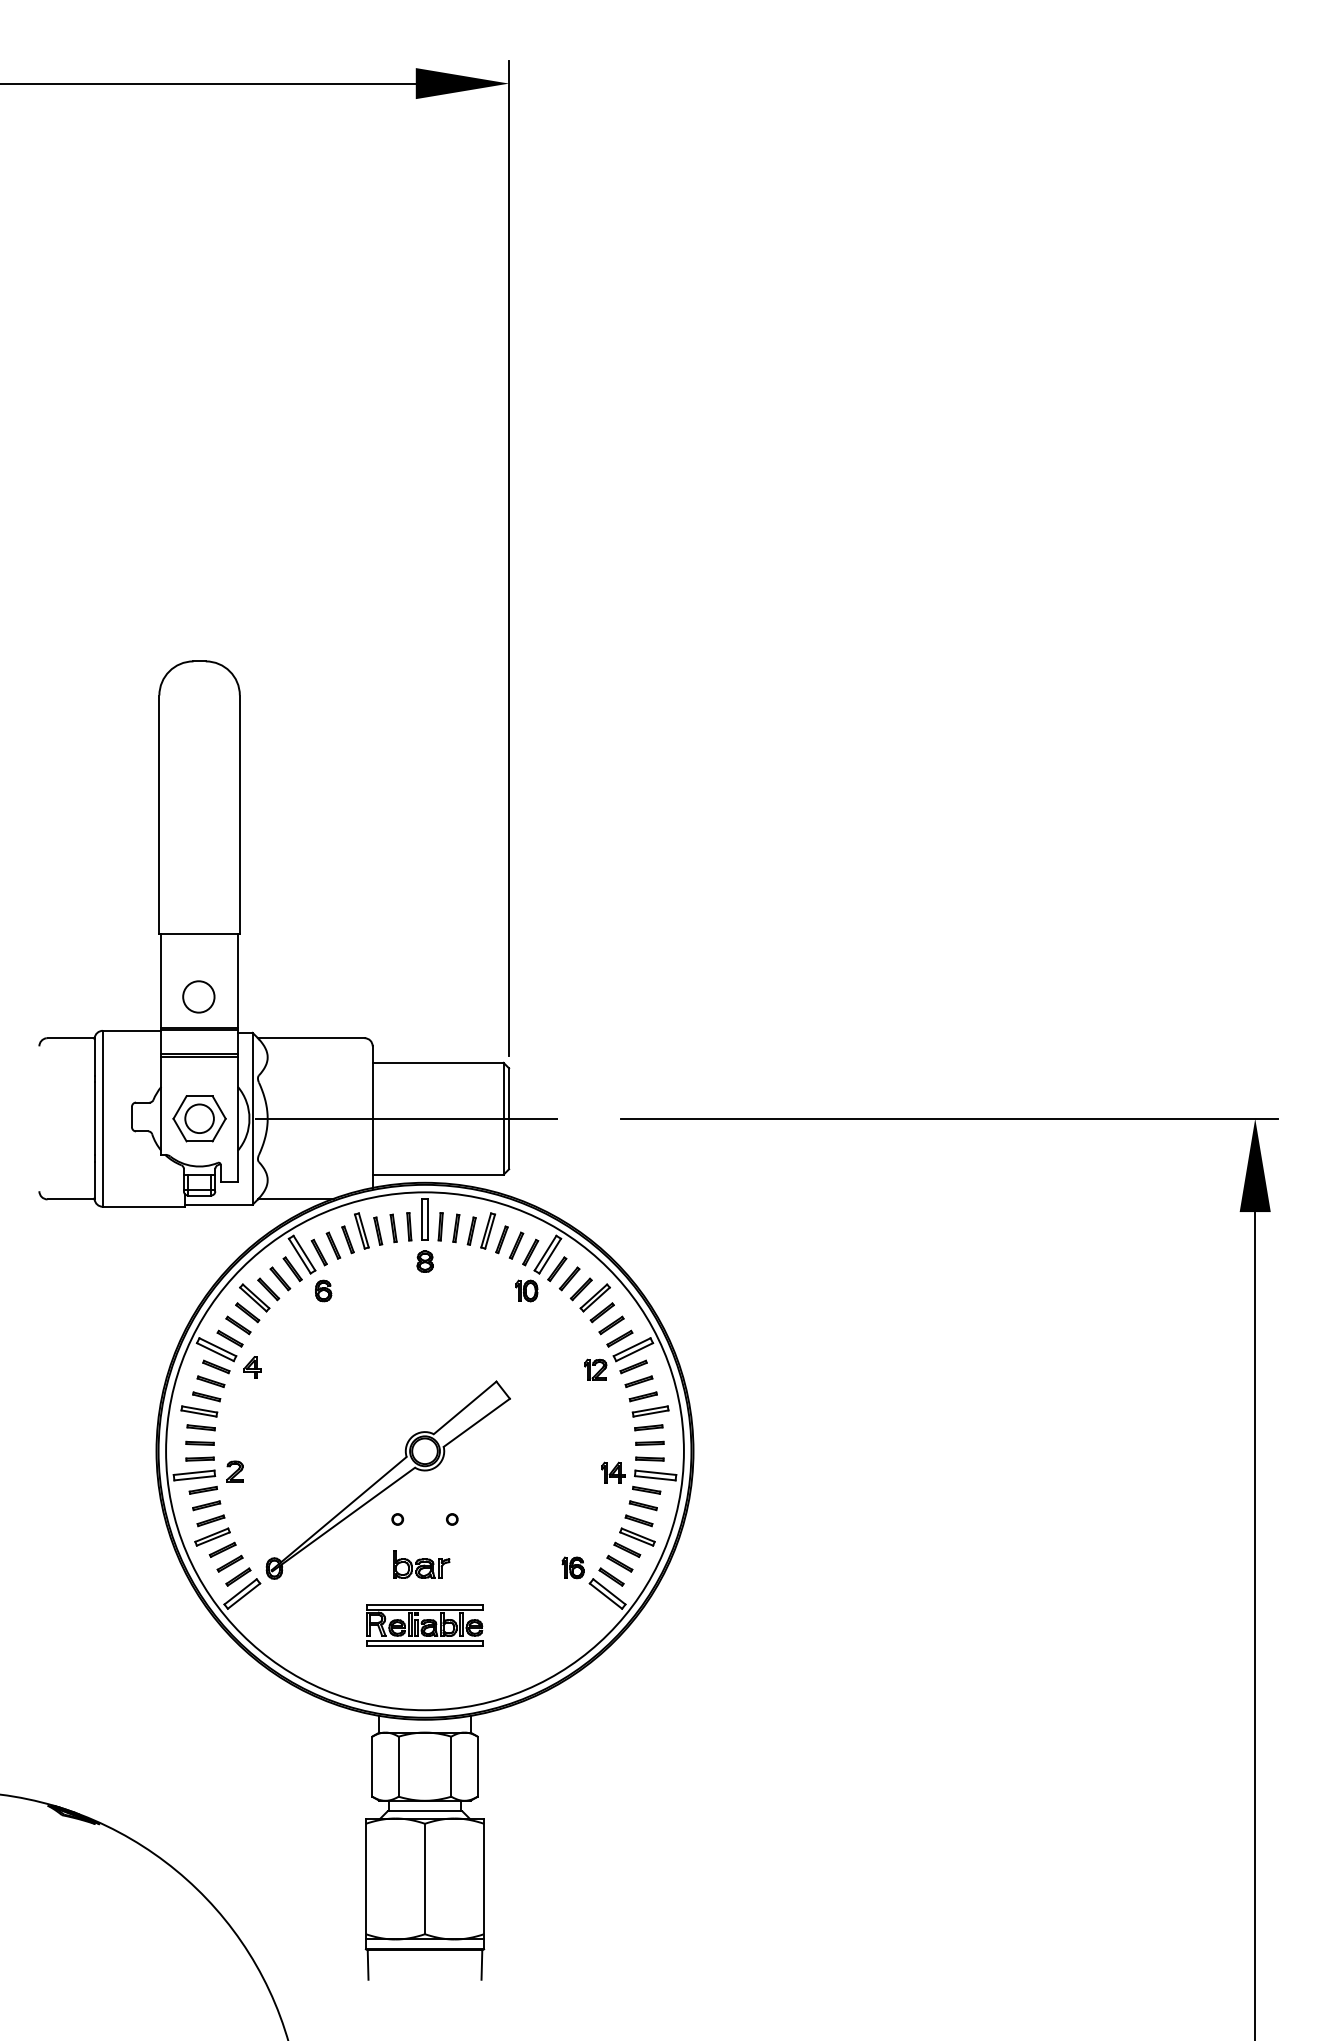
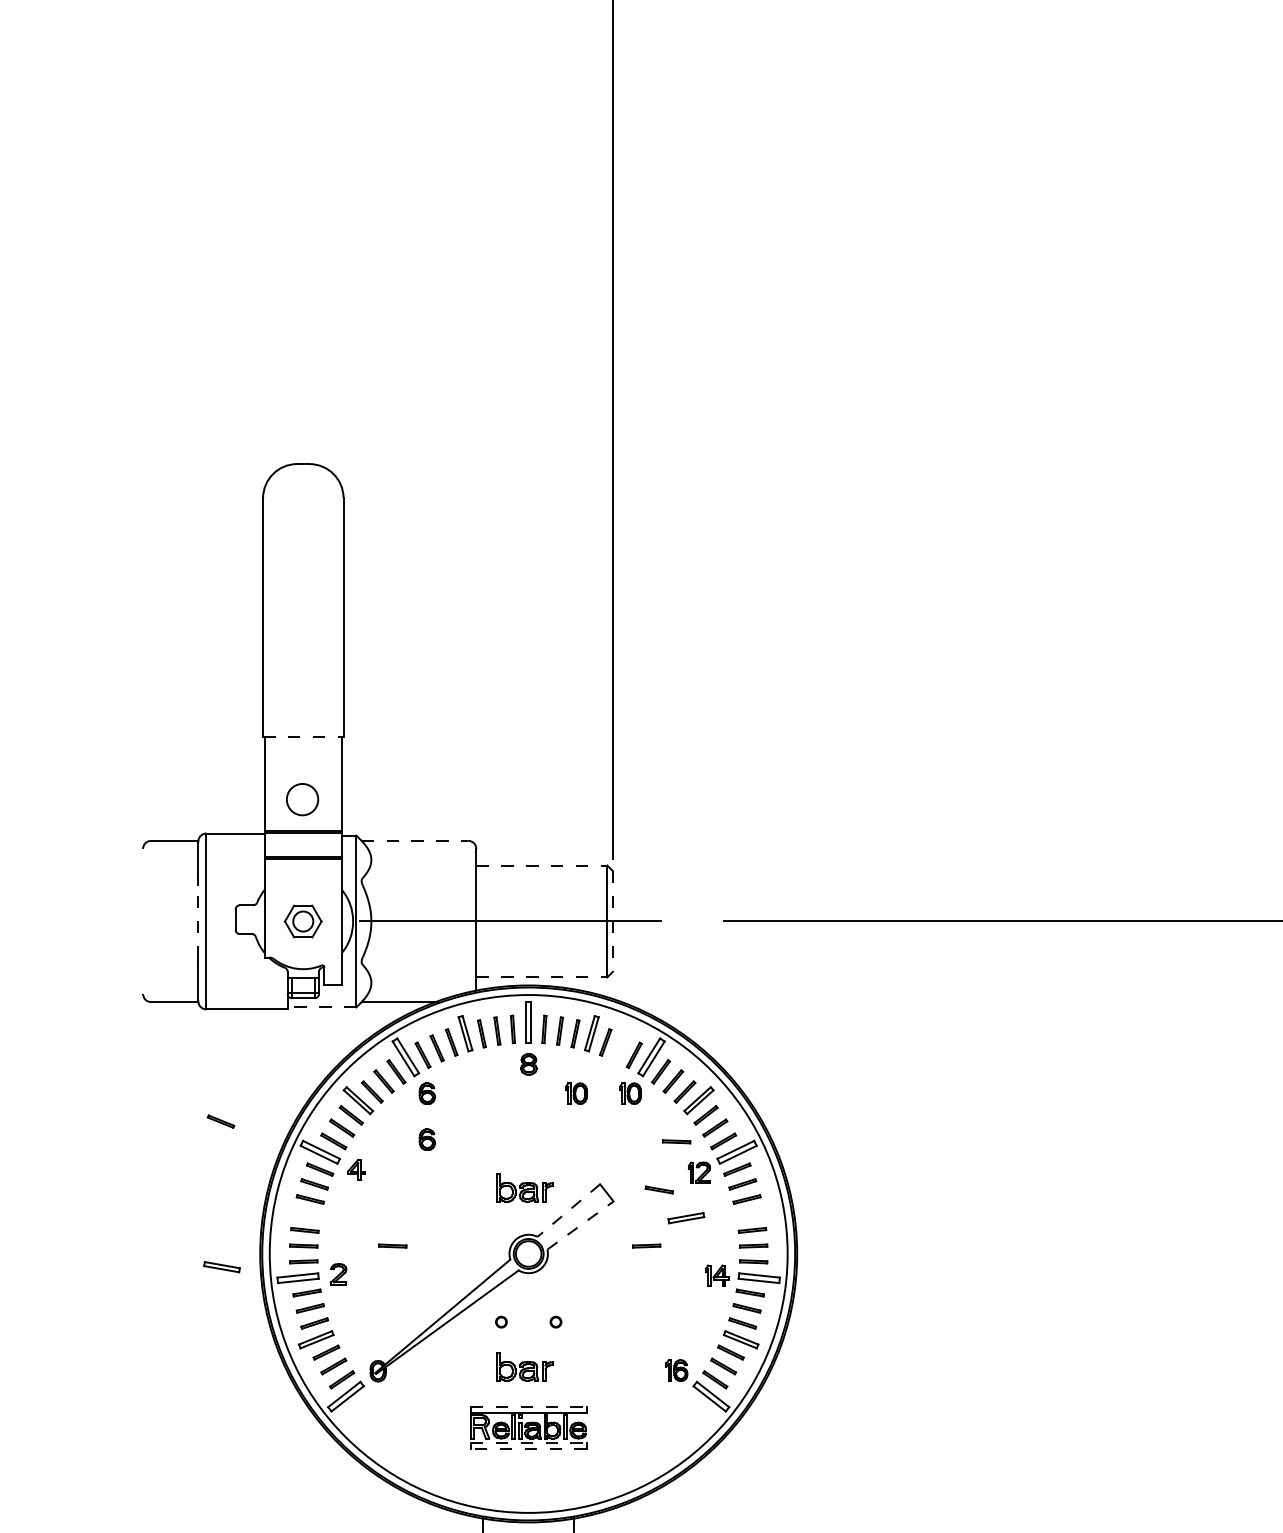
line: (200, 934) -> (304, 737), solid -> dashed
line: (311, 1038) -> (415, 841), solid -> dashed
line: (438, 1062) -> (542, 865), solid -> dashed
line: (94, 1118) -> (198, 921), solid -> dashed
part: (199, 1118) -> (303, 921), size x0.7
line: (509, 1119) -> (613, 922), solid -> dashed
line: (438, 1174) -> (542, 977), solid -> dashed
line: (218, 1204) -> (322, 1007), solid -> dashed
part: (516, 1245) -> (620, 1048), removed
part: (472, 1290) -> (576, 1093), added
part: (117, 1318) -> (221, 1121), added
part: (323, 1336) -> (427, 1139), added
part: (572, 1338) -> (676, 1141), added
part: (421, 1385) -> (525, 1188), added
part: (555, 1387) -> (659, 1190), added
line: (465, 1407) -> (569, 1210), solid -> dashed
part: (199, 1411) -> (222, 1267), moved
part: (650, 1411) -> (686, 1218), moved
line: (476, 1422) -> (580, 1225), solid -> dashed
part: (288, 1442) -> (392, 1245), added
part: (542, 1442) -> (646, 1245), added
line: (425, 1604) -> (529, 1407), solid -> dashed
line: (425, 1640) -> (529, 1443), solid -> dashed
line: (425, 1646) -> (529, 1449), solid -> dashed

